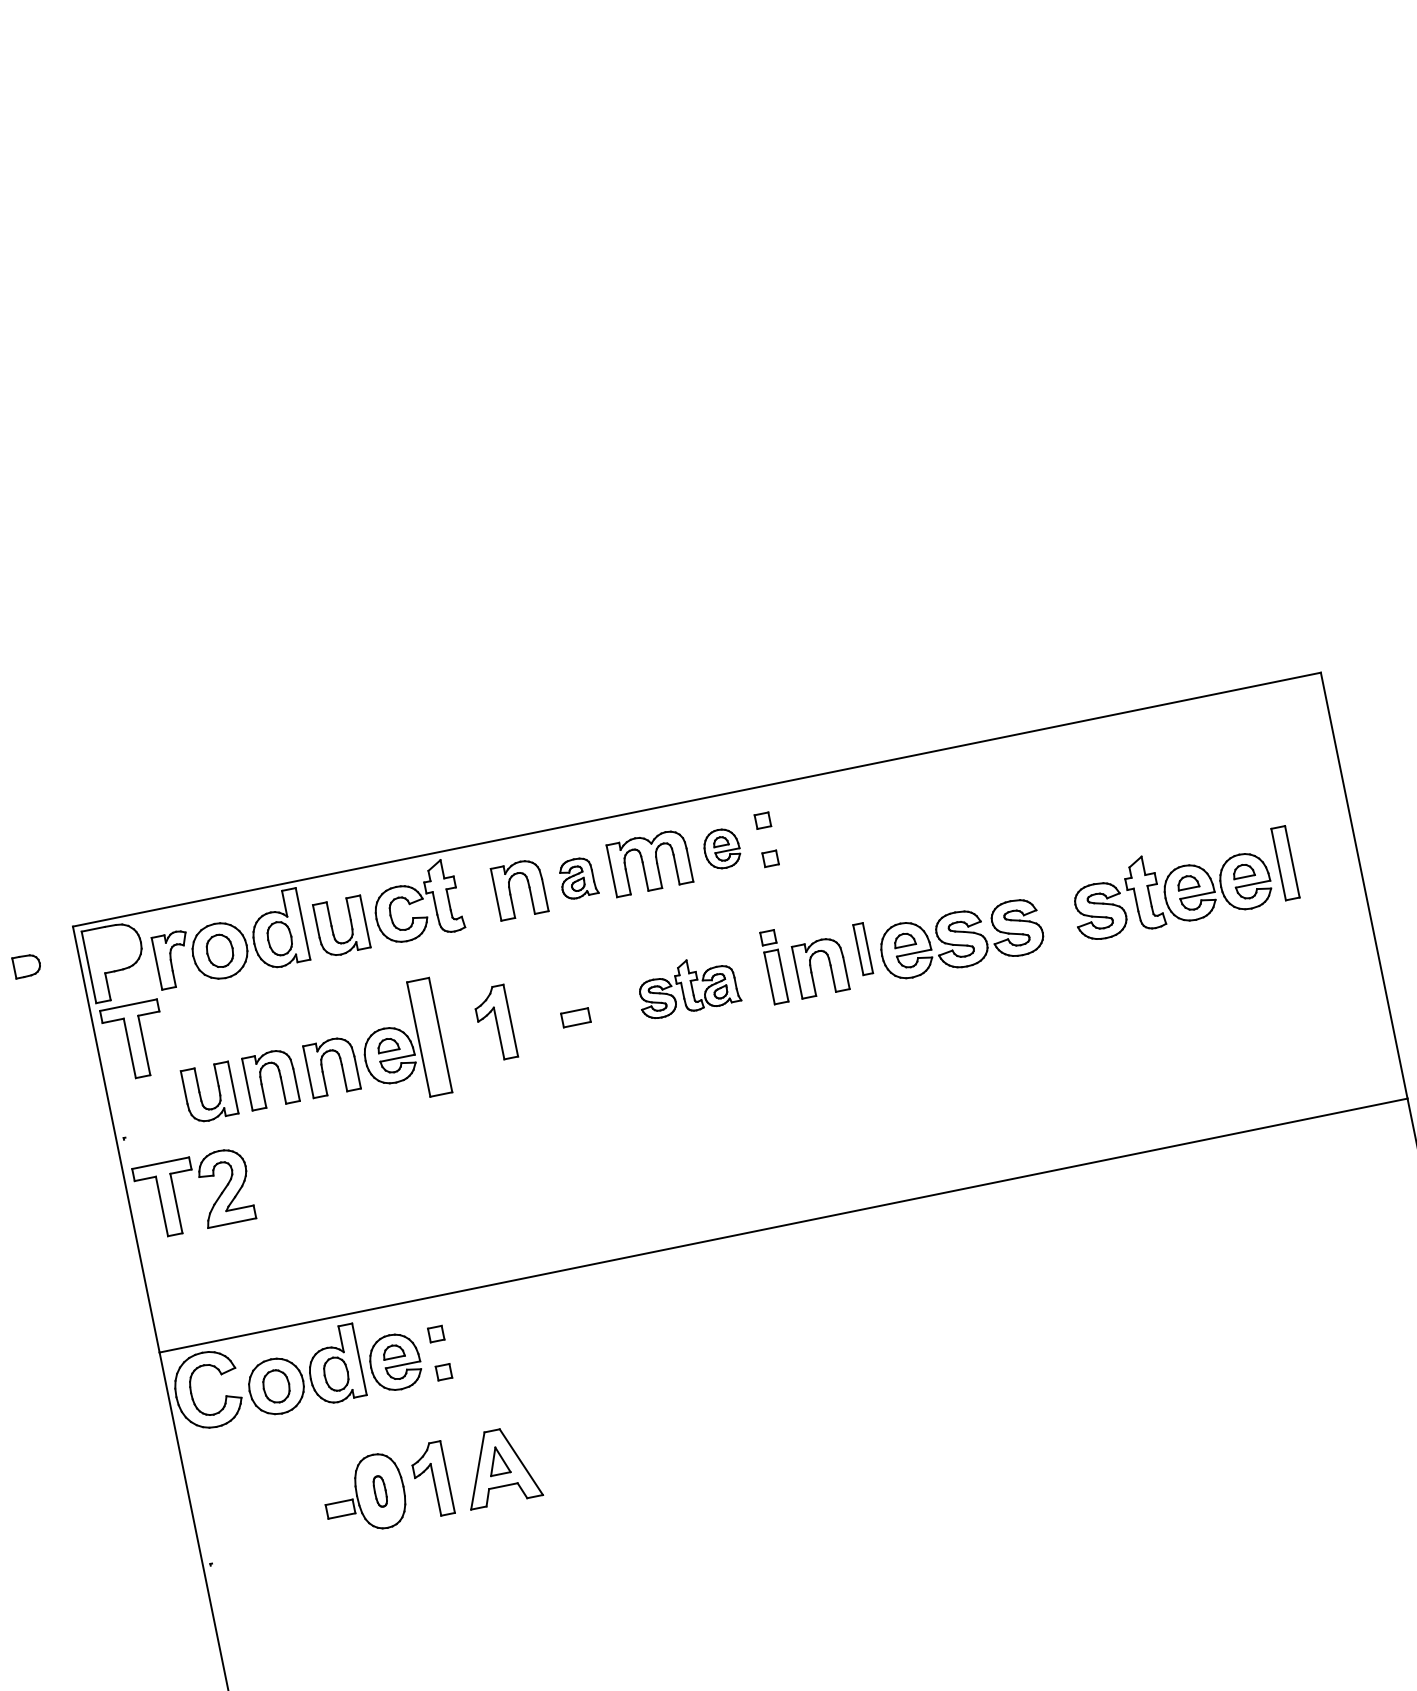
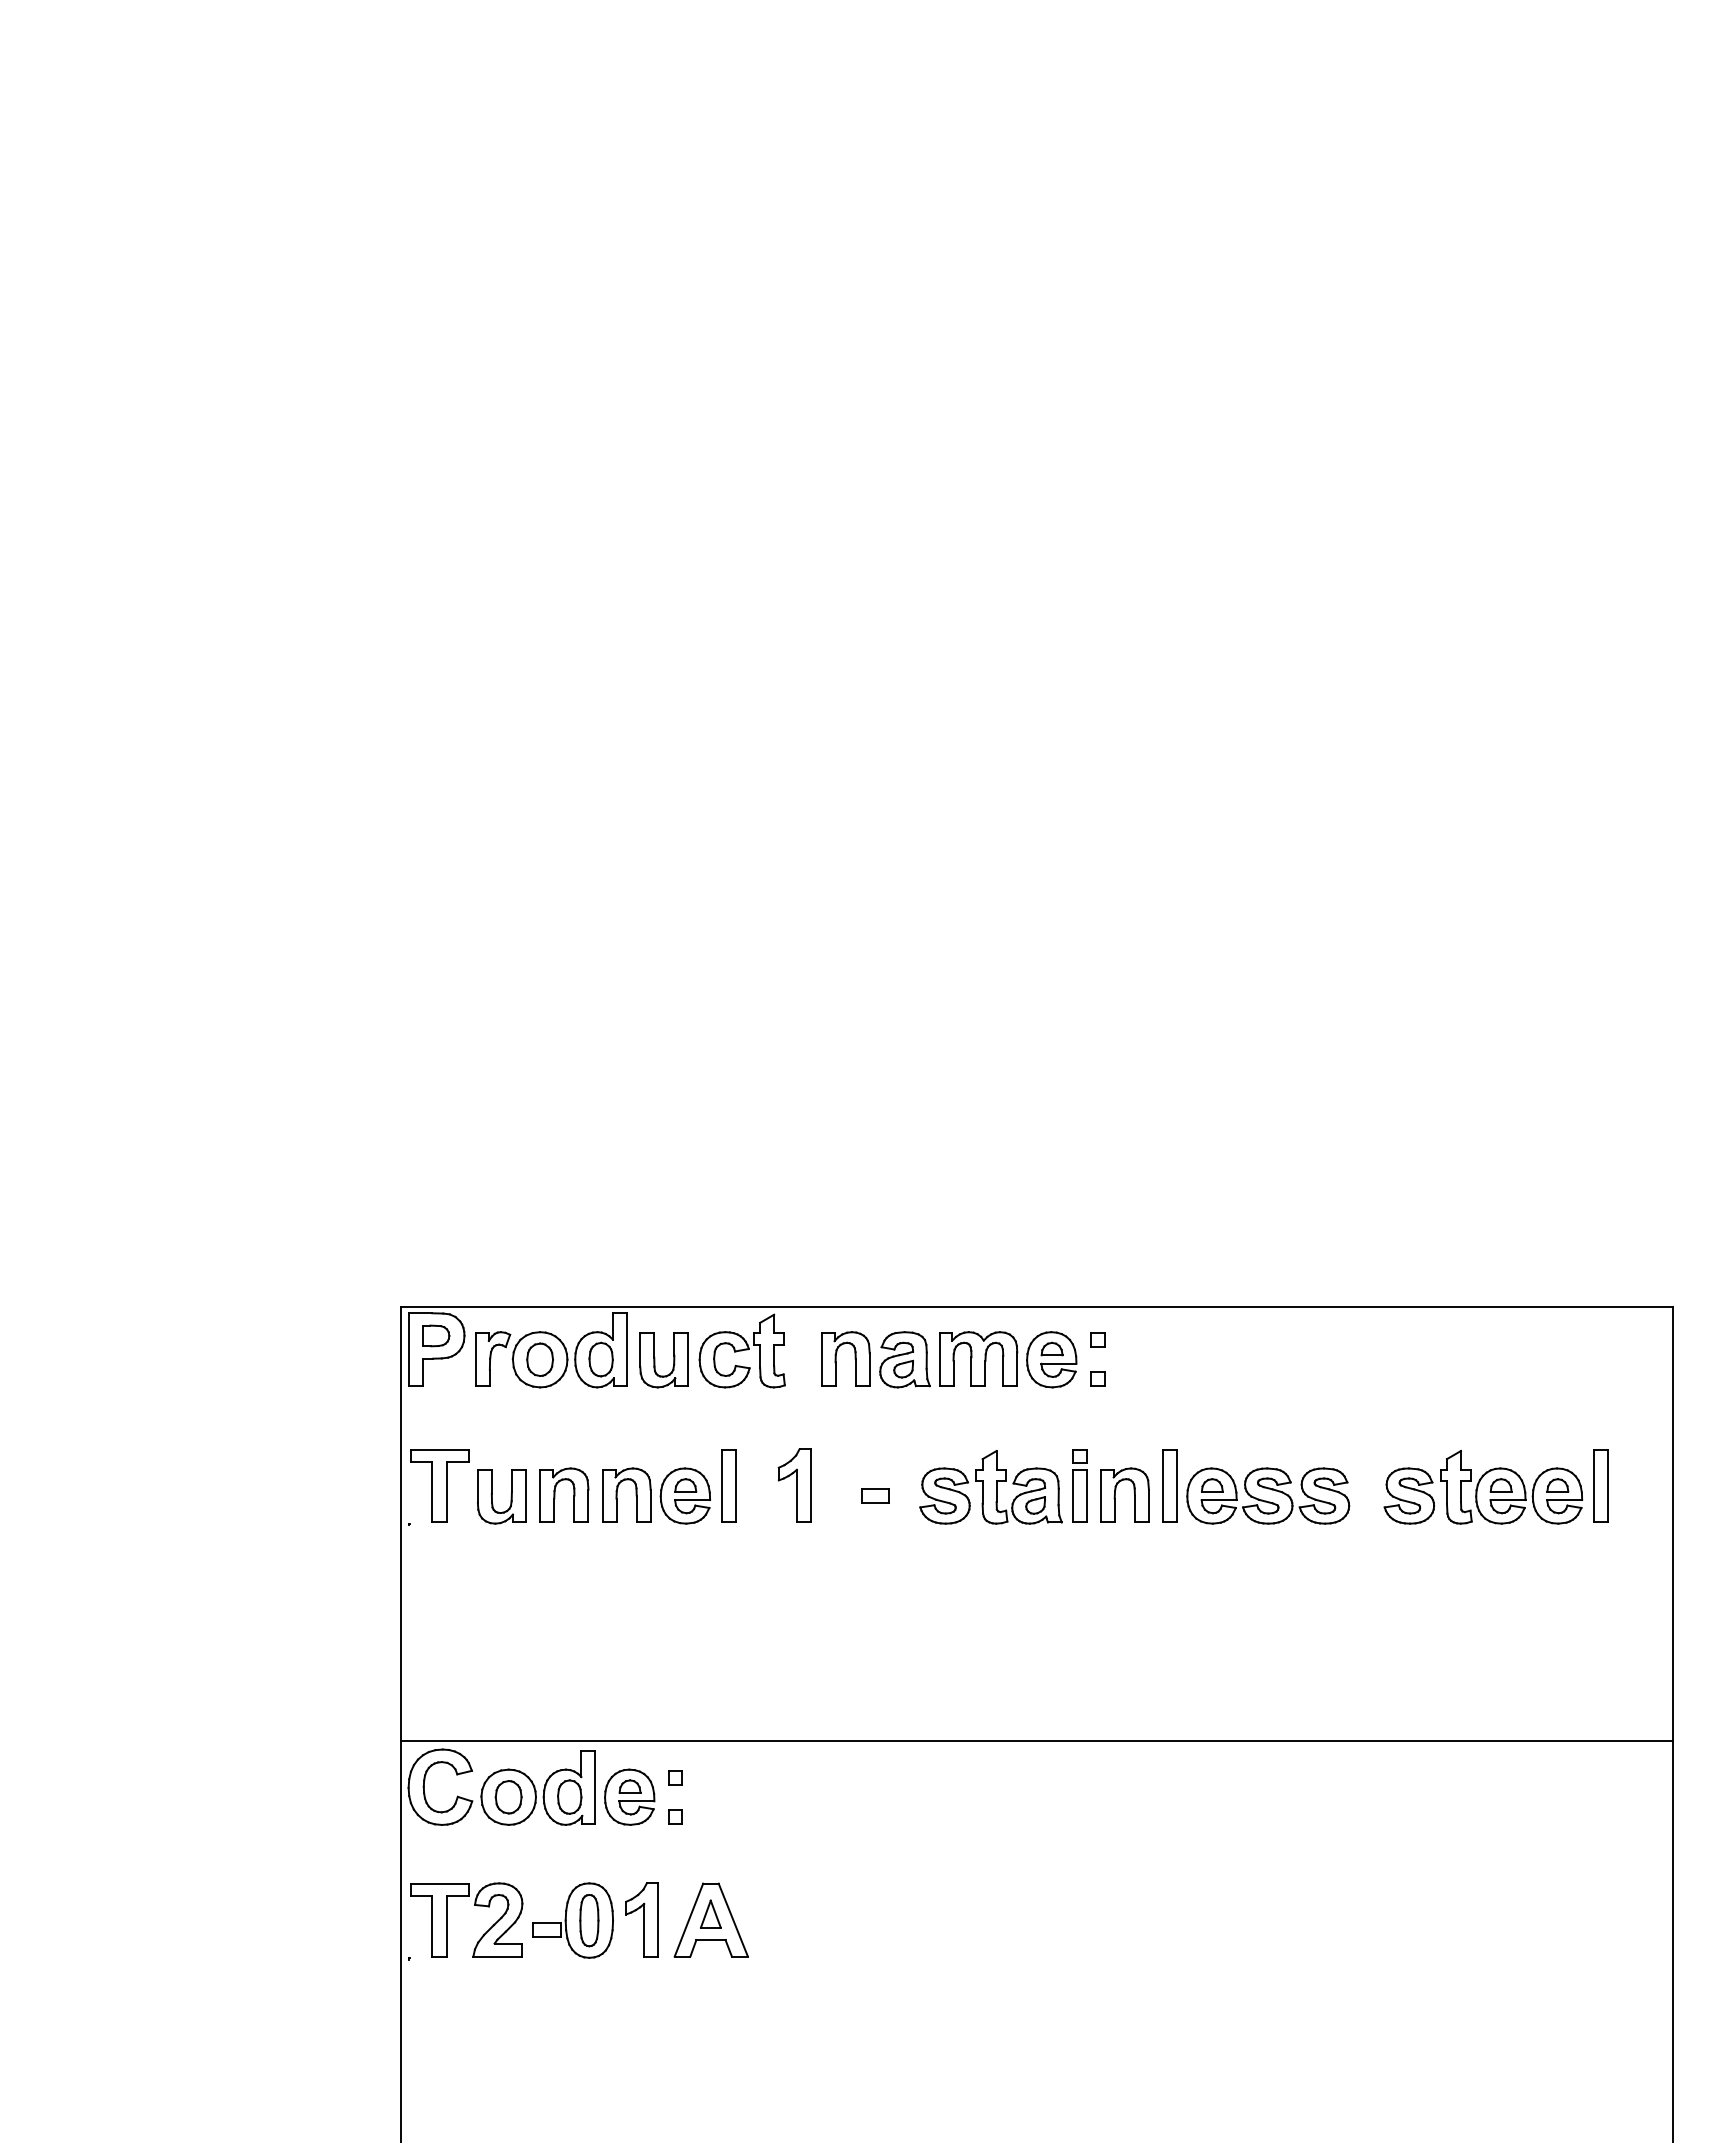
part: (721, 848) -> (1051, 1359), size x1.43
part: (577, 878) -> (904, 1359), size x1.43
part: (862, 948) -> (1169, 1485), size x1.43
part: (27, 965) -> (436, 1335), moved
part: (687, 986) -> (990, 1487), size x1.43
part: (429, 1036) -> (728, 1485), size x0.62
part: (135, 1040) -> (439, 1485), moved
part: (199, 1177) -> (474, 1905), moved
part: (380, 1491) -> (589, 1920), size x1.67

